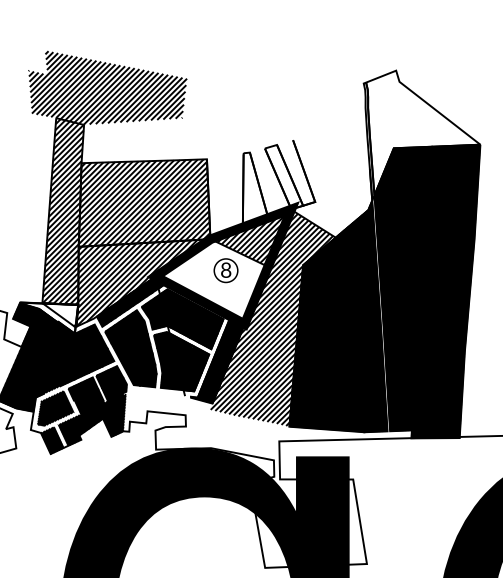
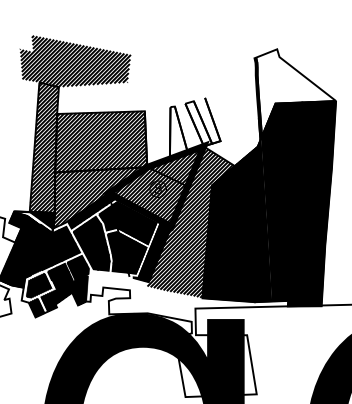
hatch: (213, 281) -> (149, 196), added
hatch: (59, 314) -> (41, 219), added

